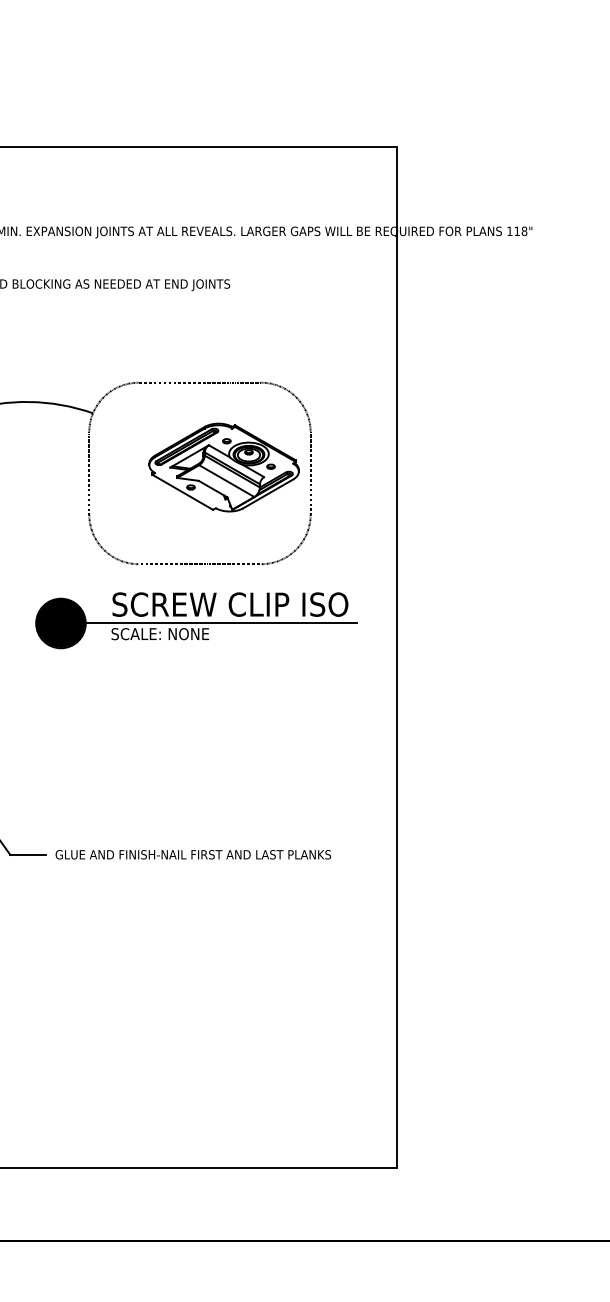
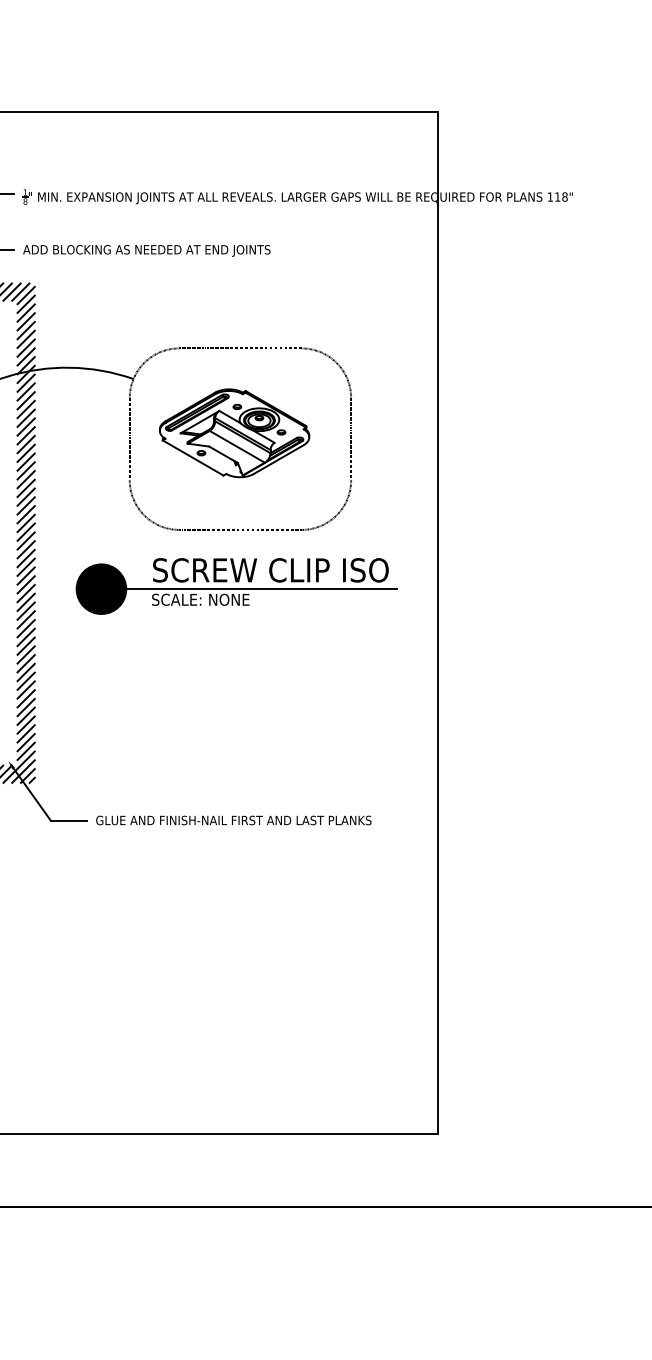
part: (224, 467) -> (234, 433), moved

